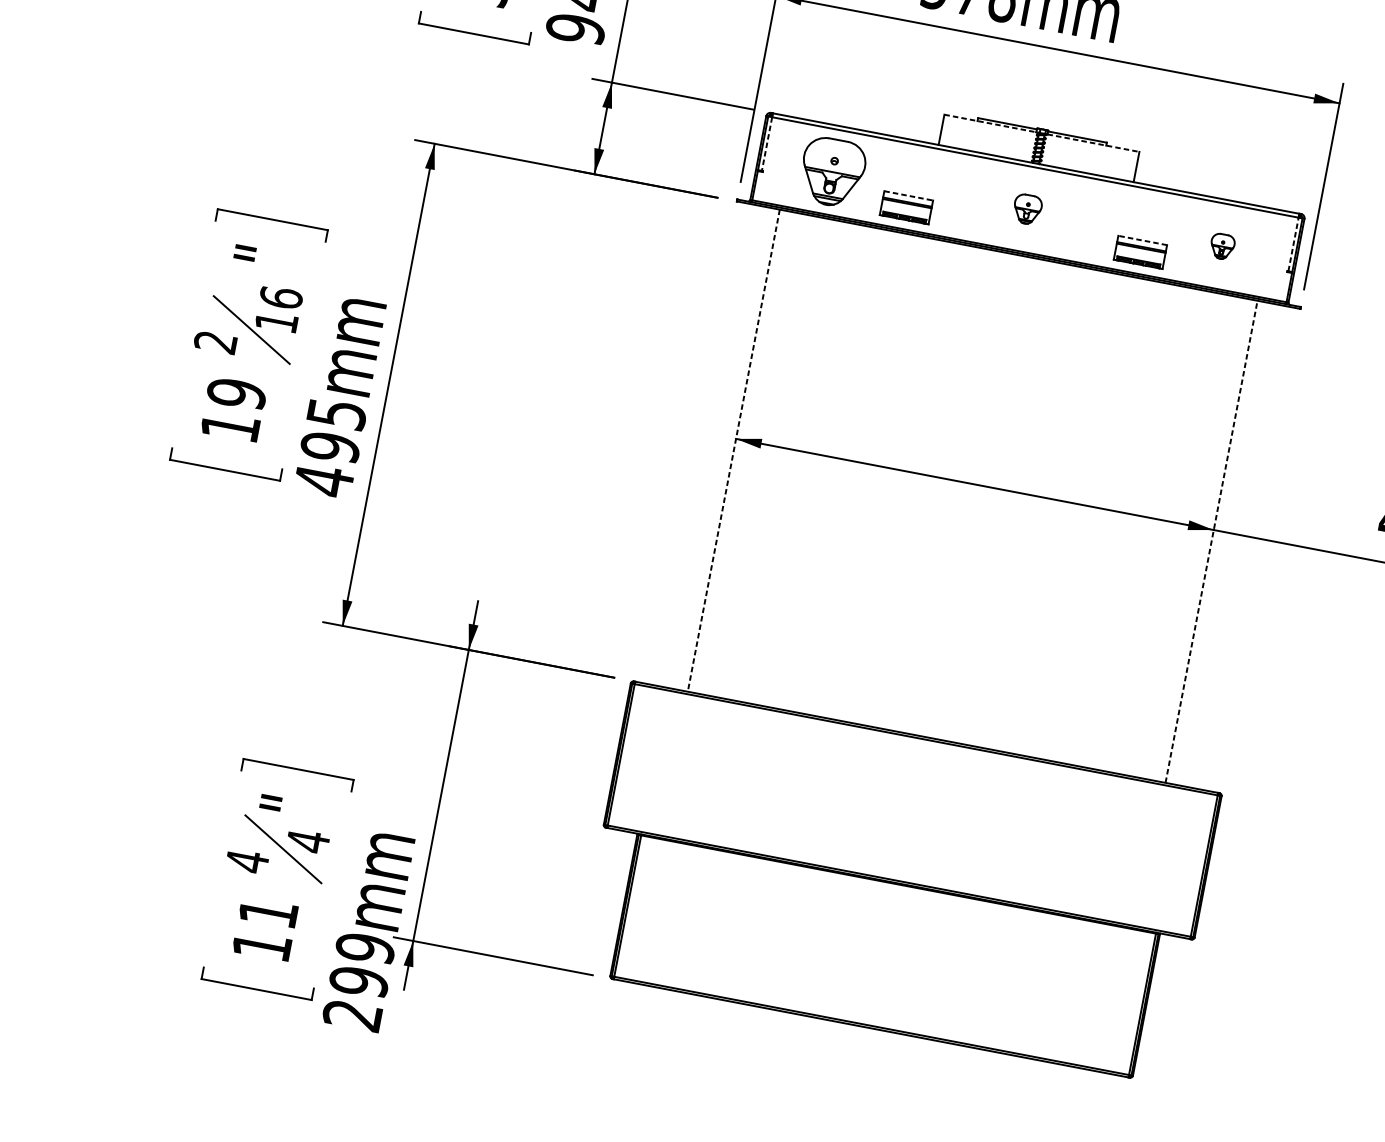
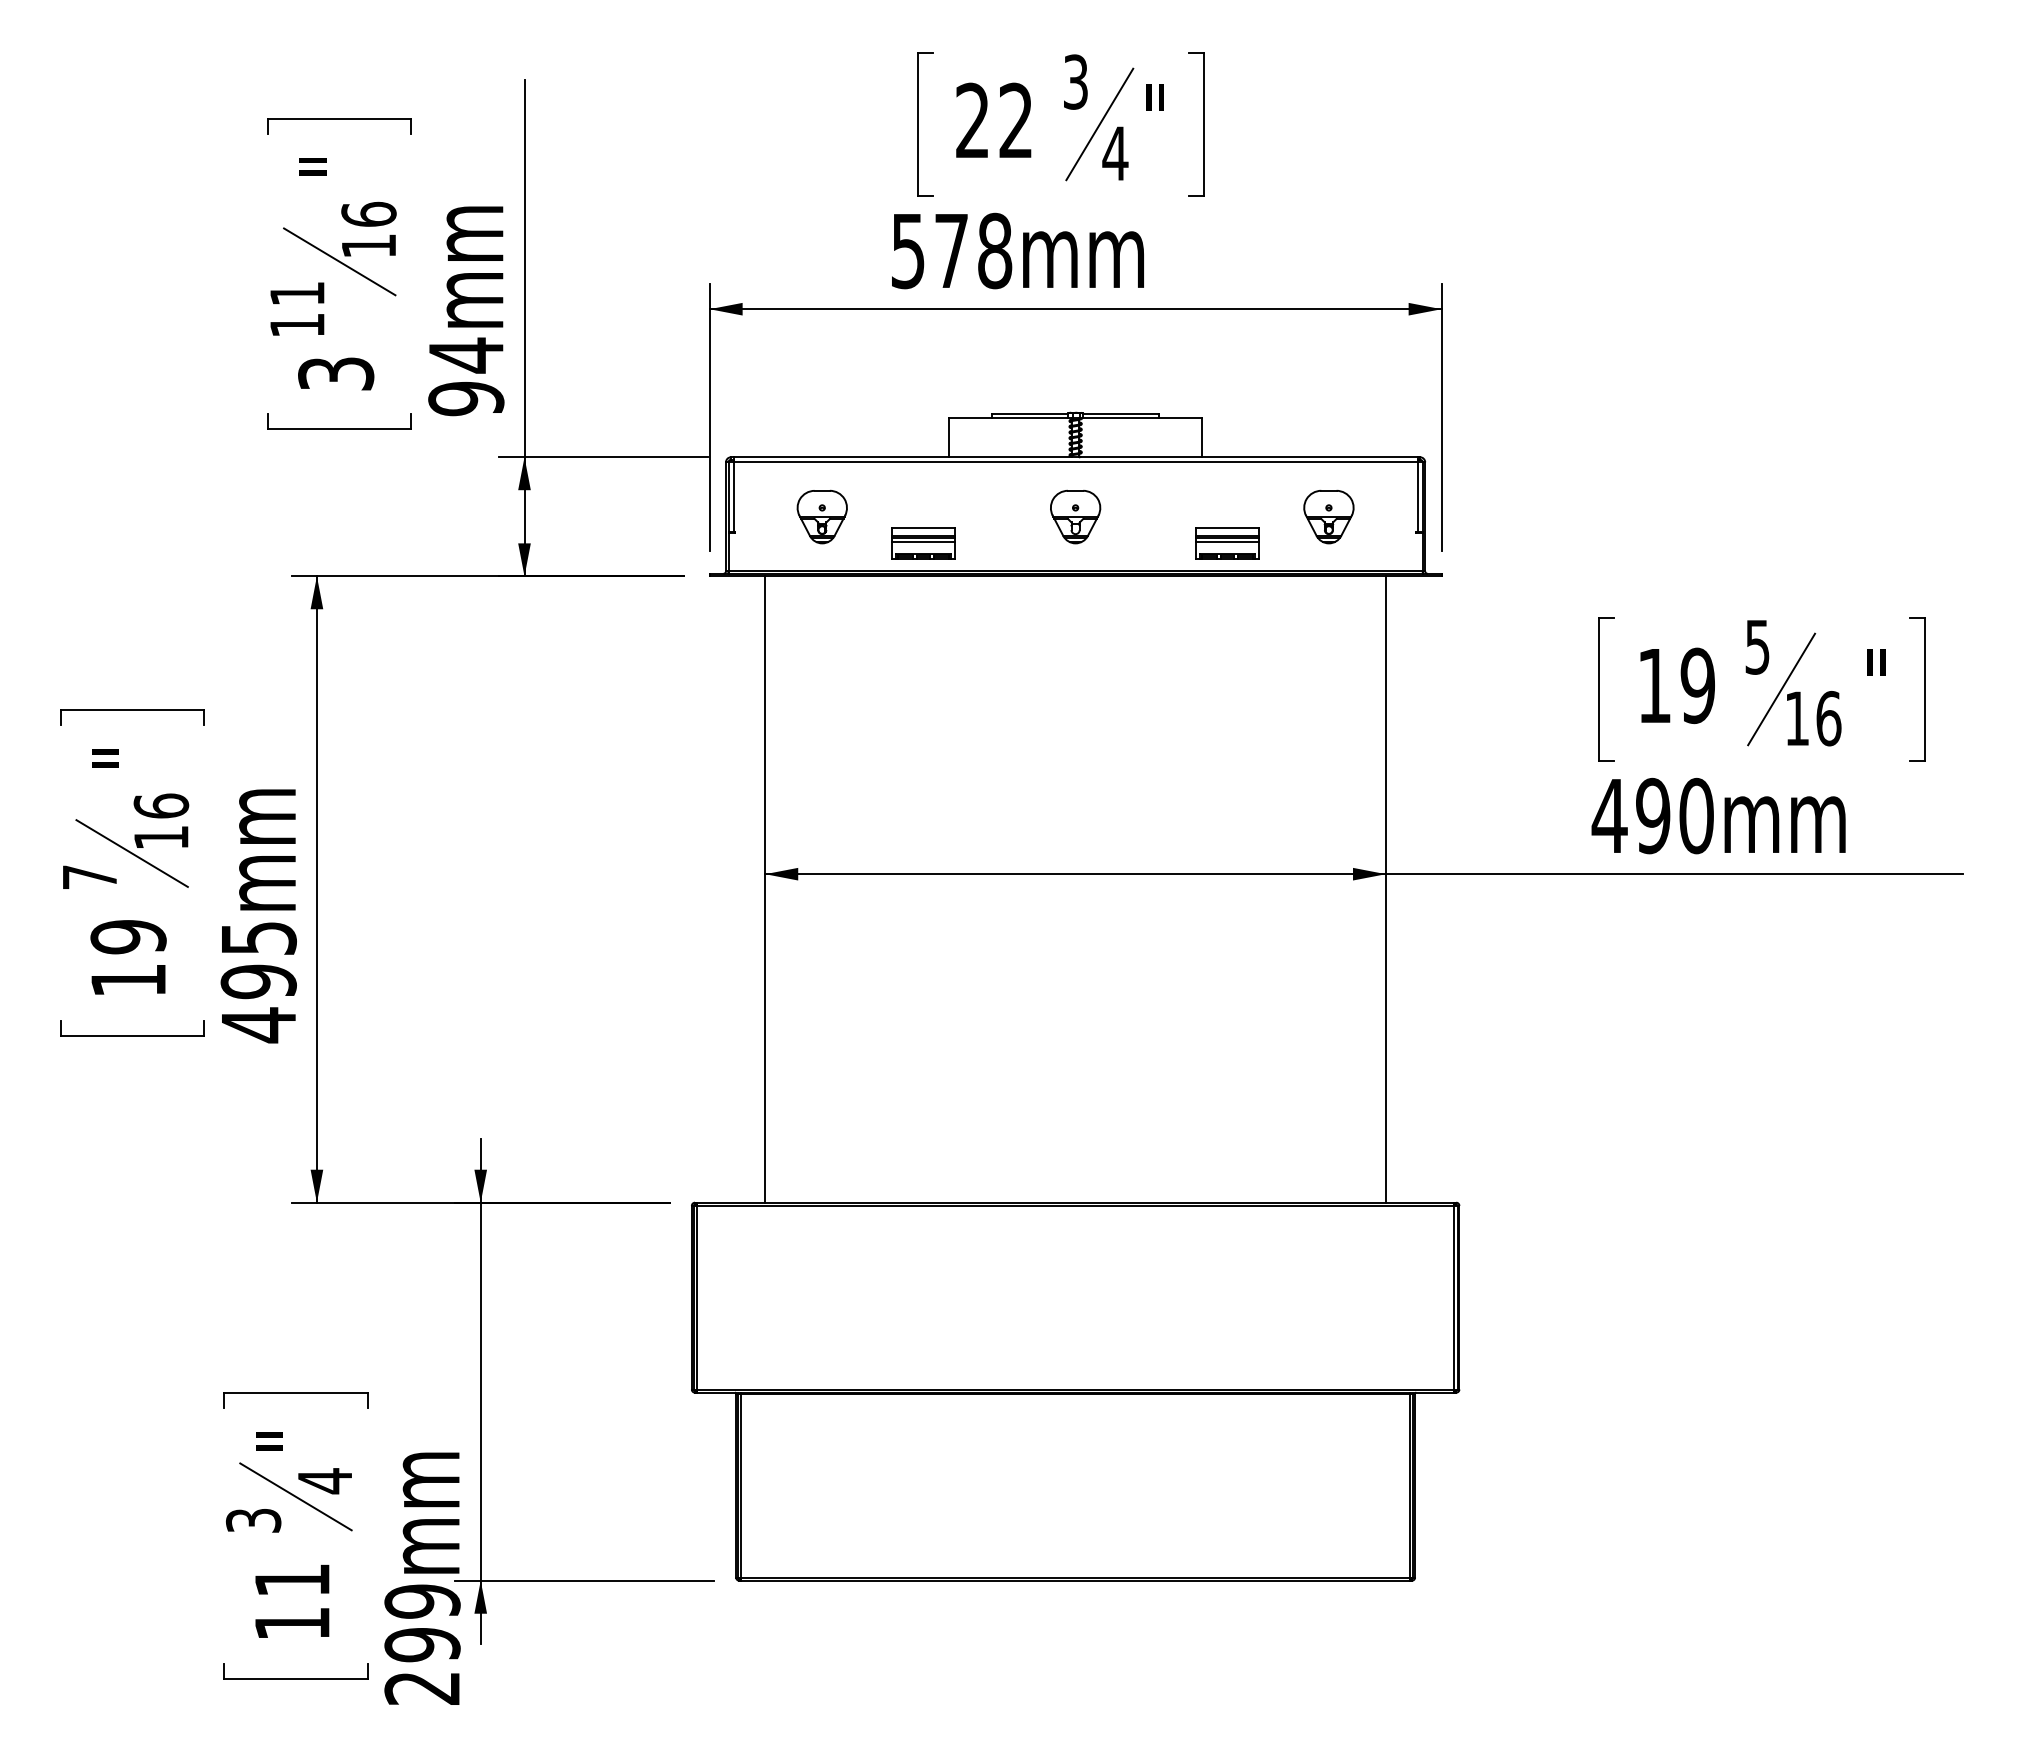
line: (990, 123) -> (1008, 418), dashed -> solid
line: (1093, 143) -> (1142, 418), dashed -> solid
line: (766, 144) -> (733, 497), dashed -> solid
part: (831, 171) -> (821, 516), size x0.62
line: (908, 196) -> (923, 528), dashed -> solid
line: (906, 206) -> (923, 542), added
part: (1027, 209) -> (1075, 516), size x1.43
line: (1142, 240) -> (1227, 528), dashed -> solid
line: (1293, 244) -> (1417, 497), dashed -> solid
part: (1222, 246) -> (1328, 516), size x1.67
line: (1140, 251) -> (1227, 542), added
text: (215, 342) -> (89, 877), 2 -> 7
line: (733, 450) -> (765, 889), dashed -> solid
line: (1211, 540) -> (1385, 888), dashed -> solid
text: (247, 861) -> (253, 1520), 4 -> 3

